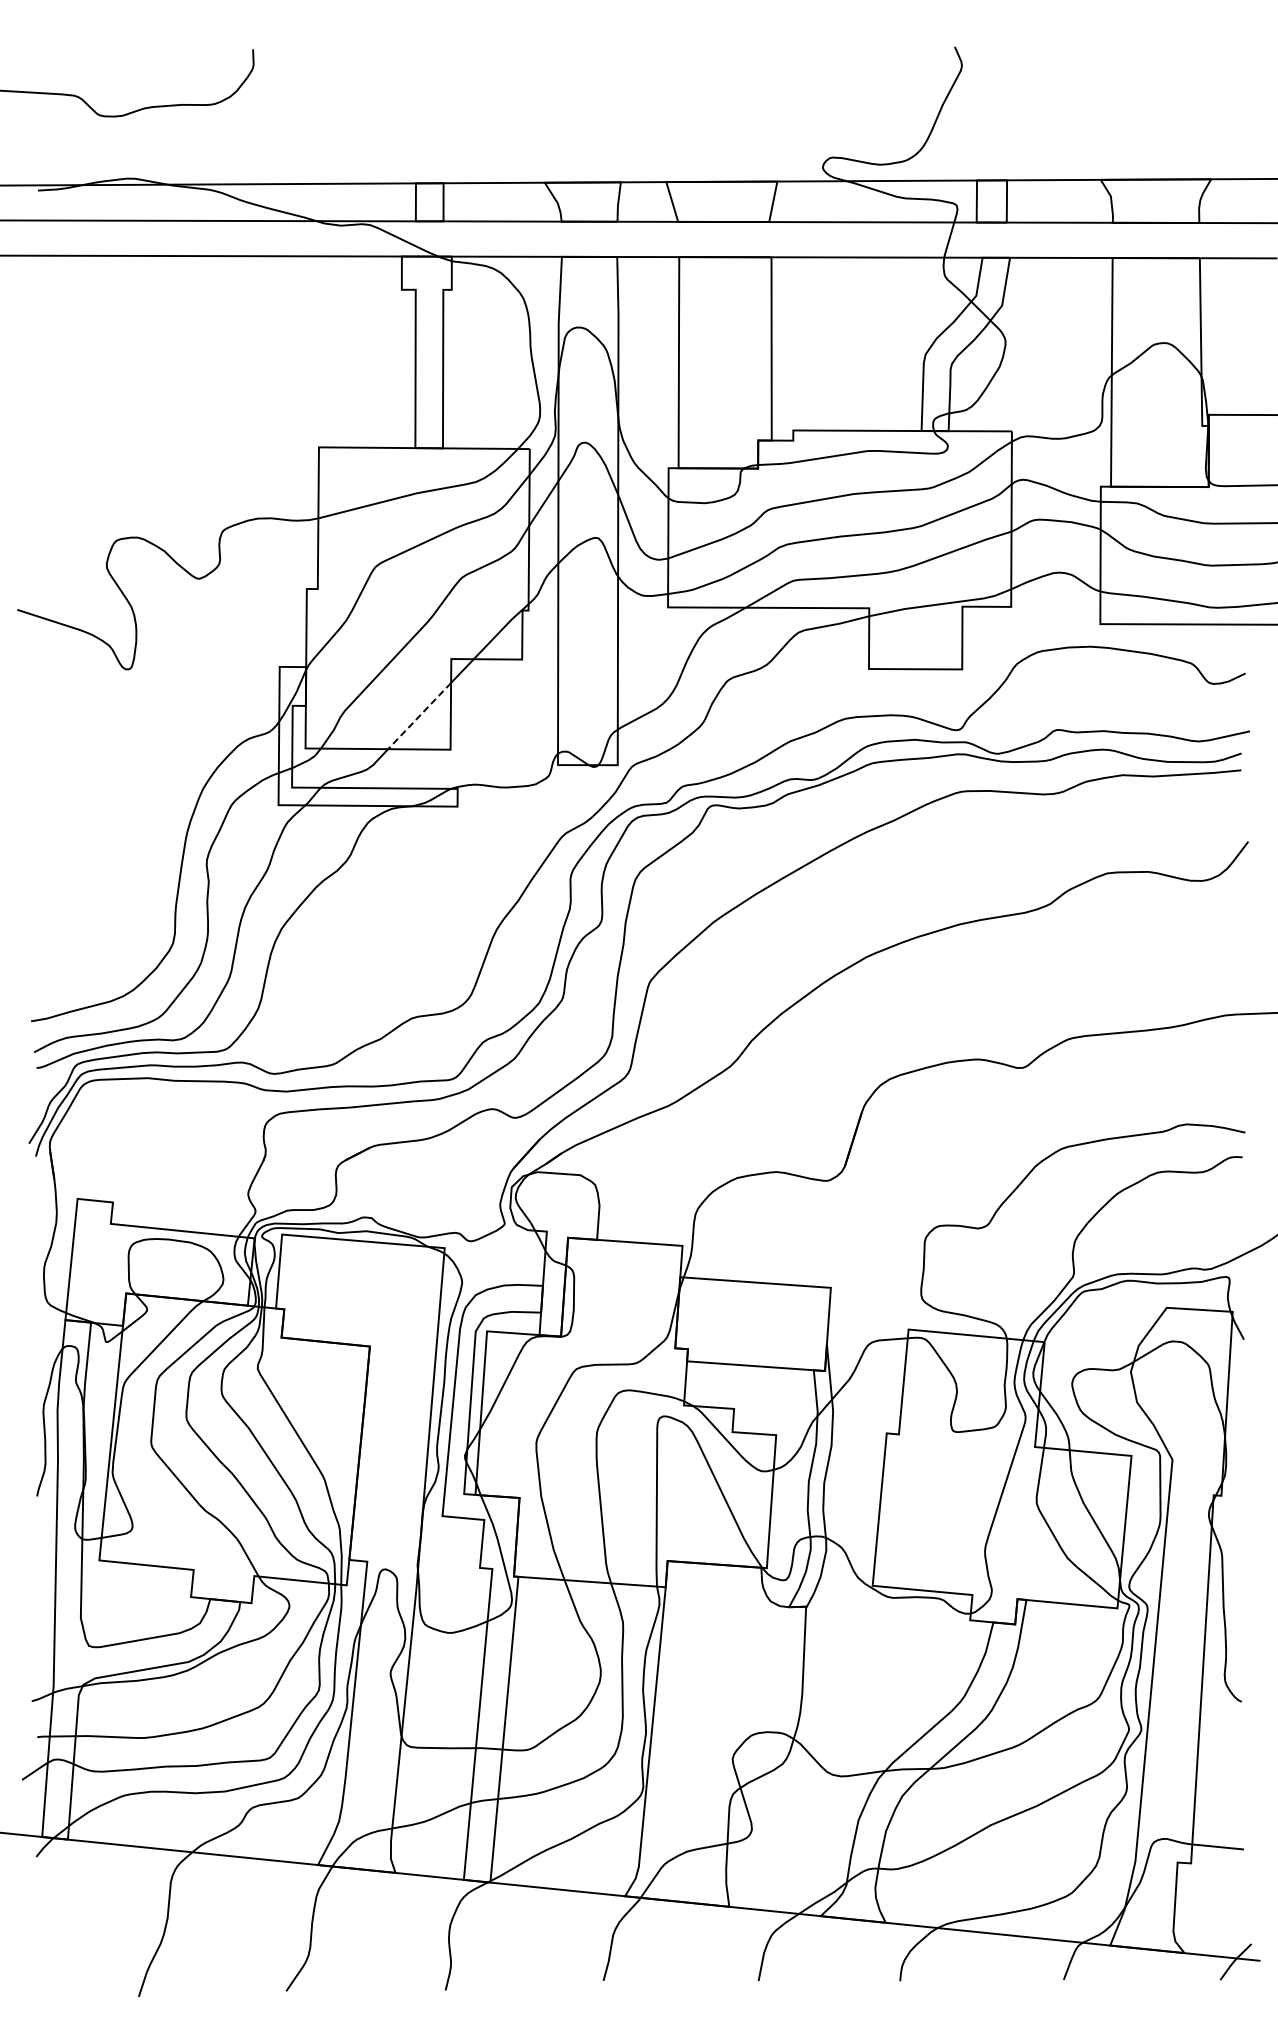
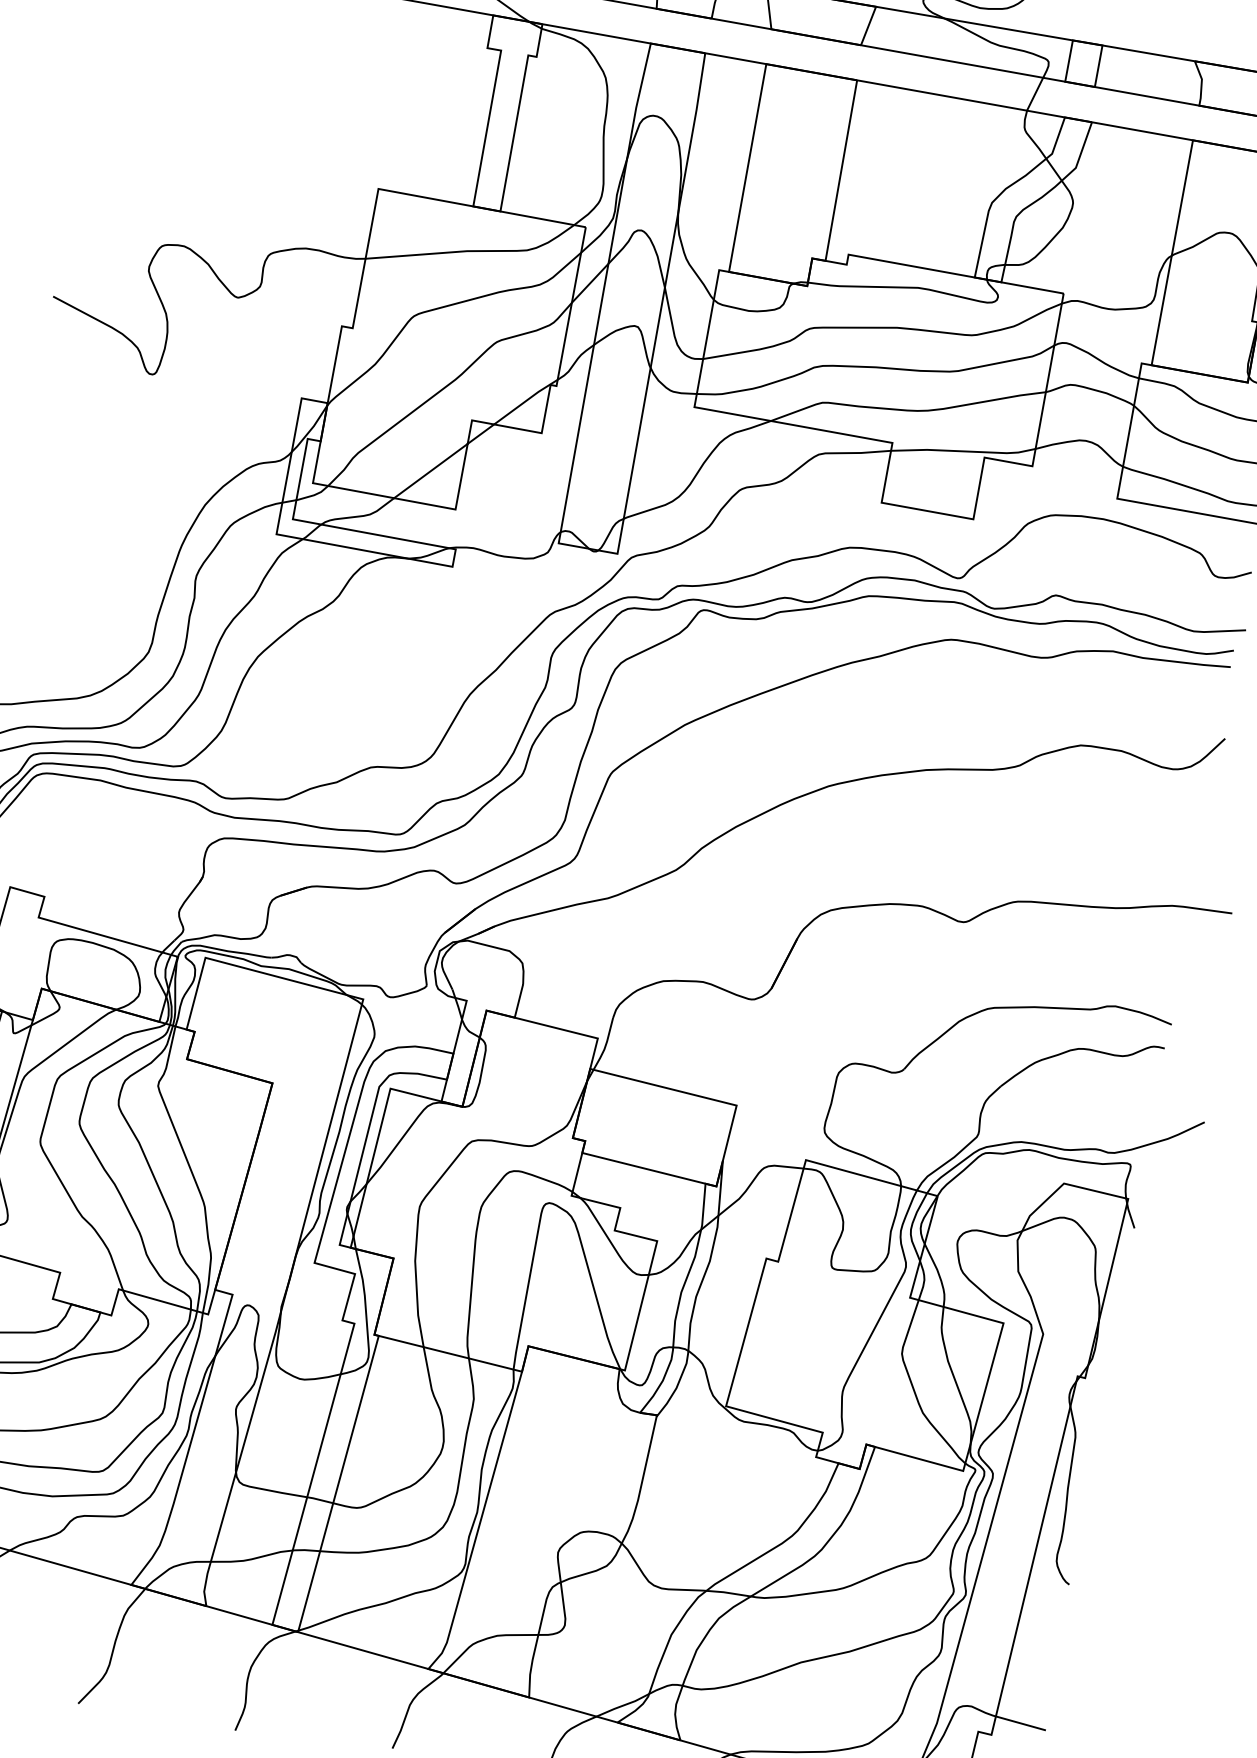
line: (419, 716) -> (430, 471), dashed -> solid

